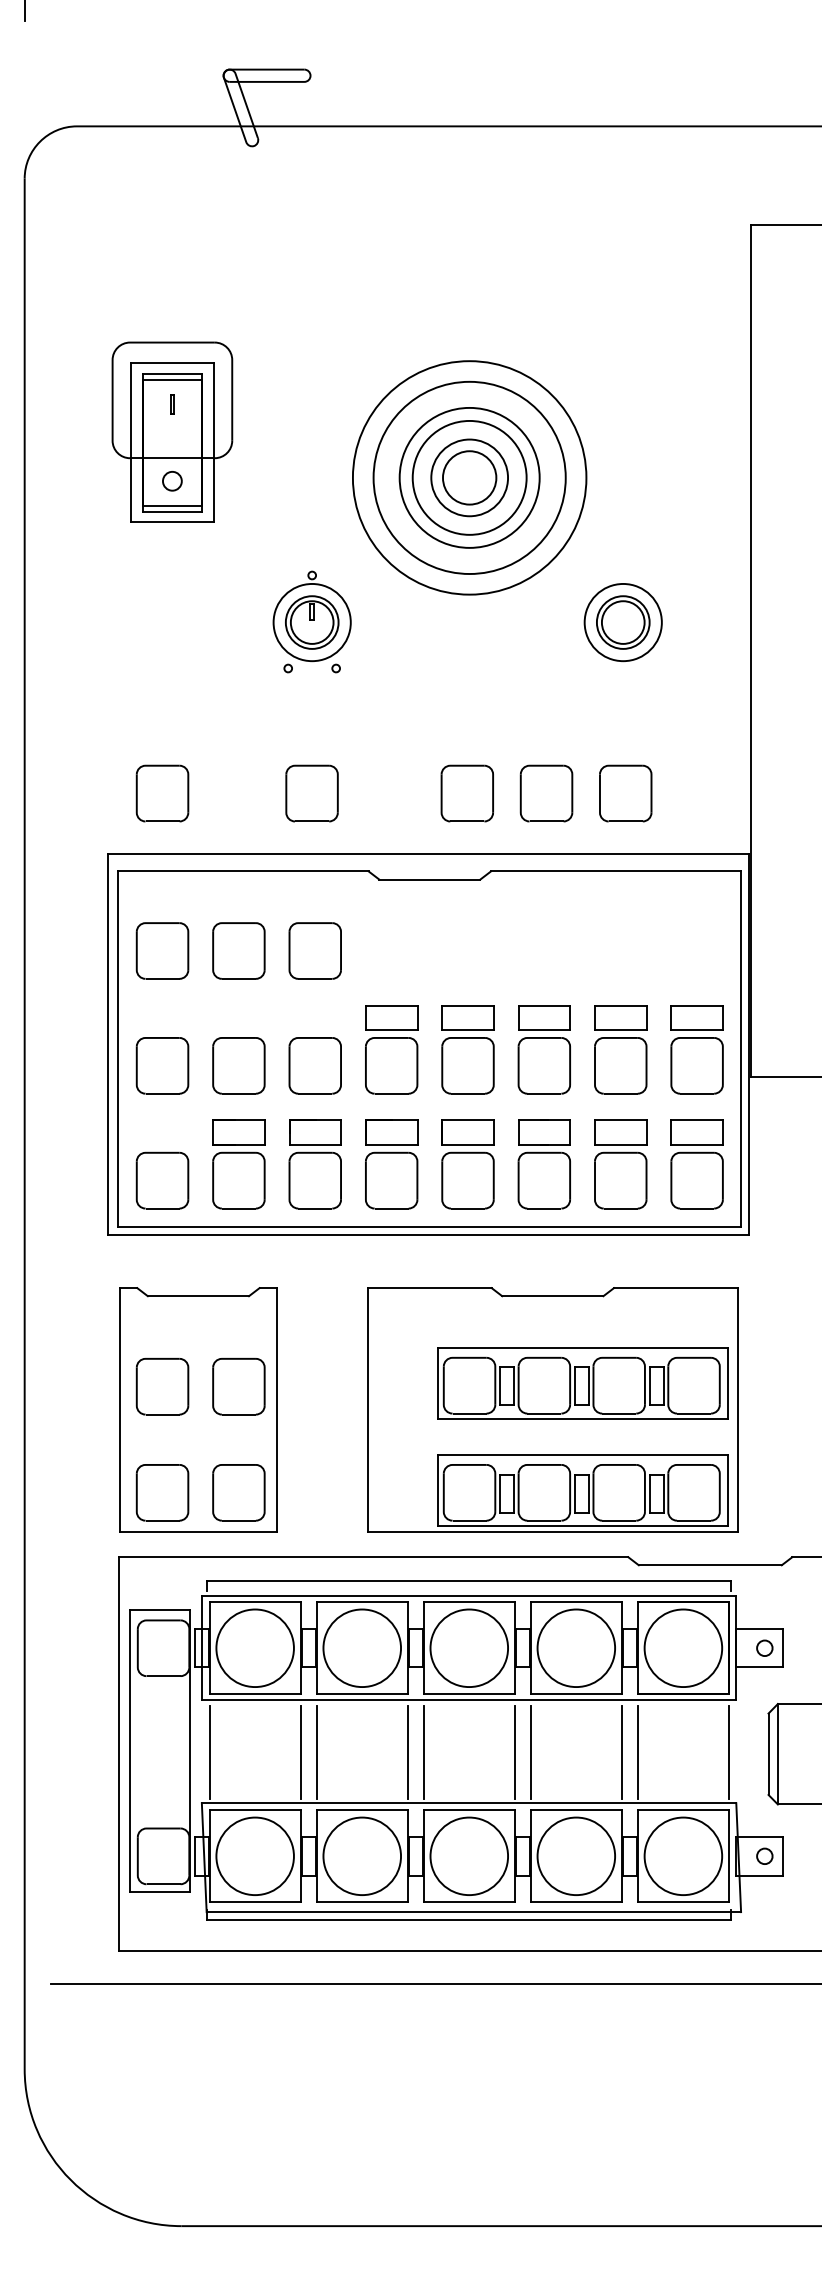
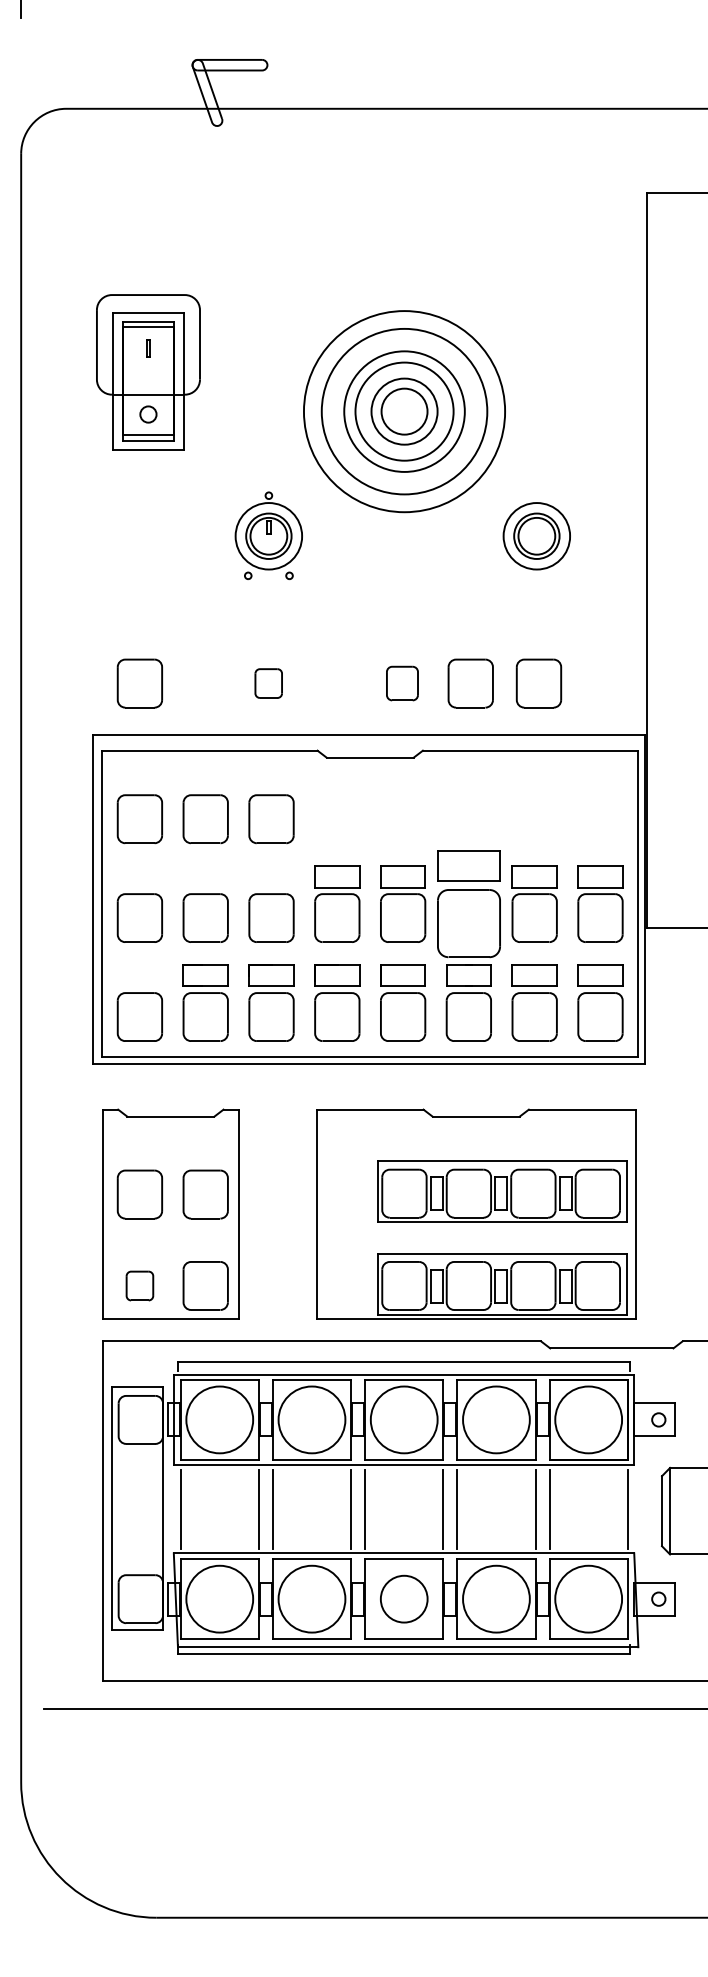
part: (311, 793) -> (268, 683), size x0.6
part: (466, 793) -> (401, 683), size x0.7
part: (543, 1049) -> (468, 904), size x1.4
part: (162, 1492) -> (139, 1285), size x0.6
circle: (469, 1856) -> (404, 1599), size x0.7

